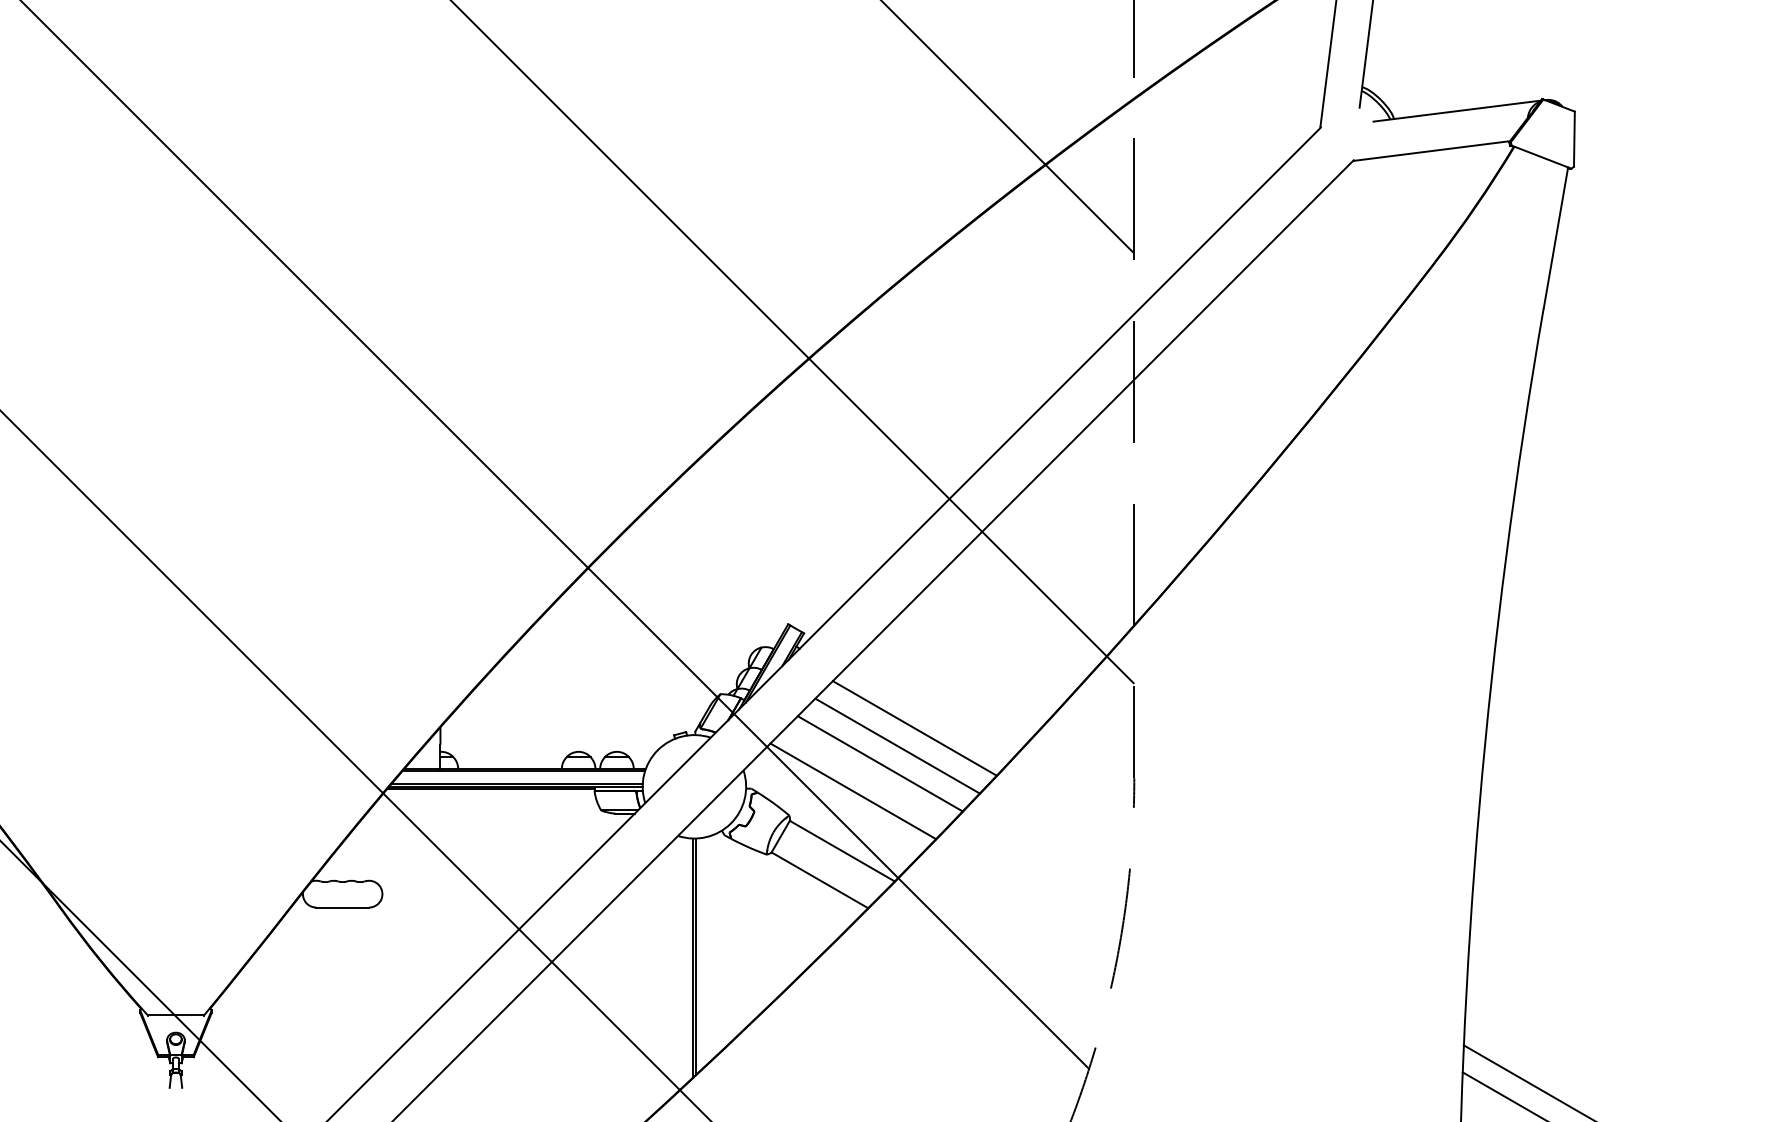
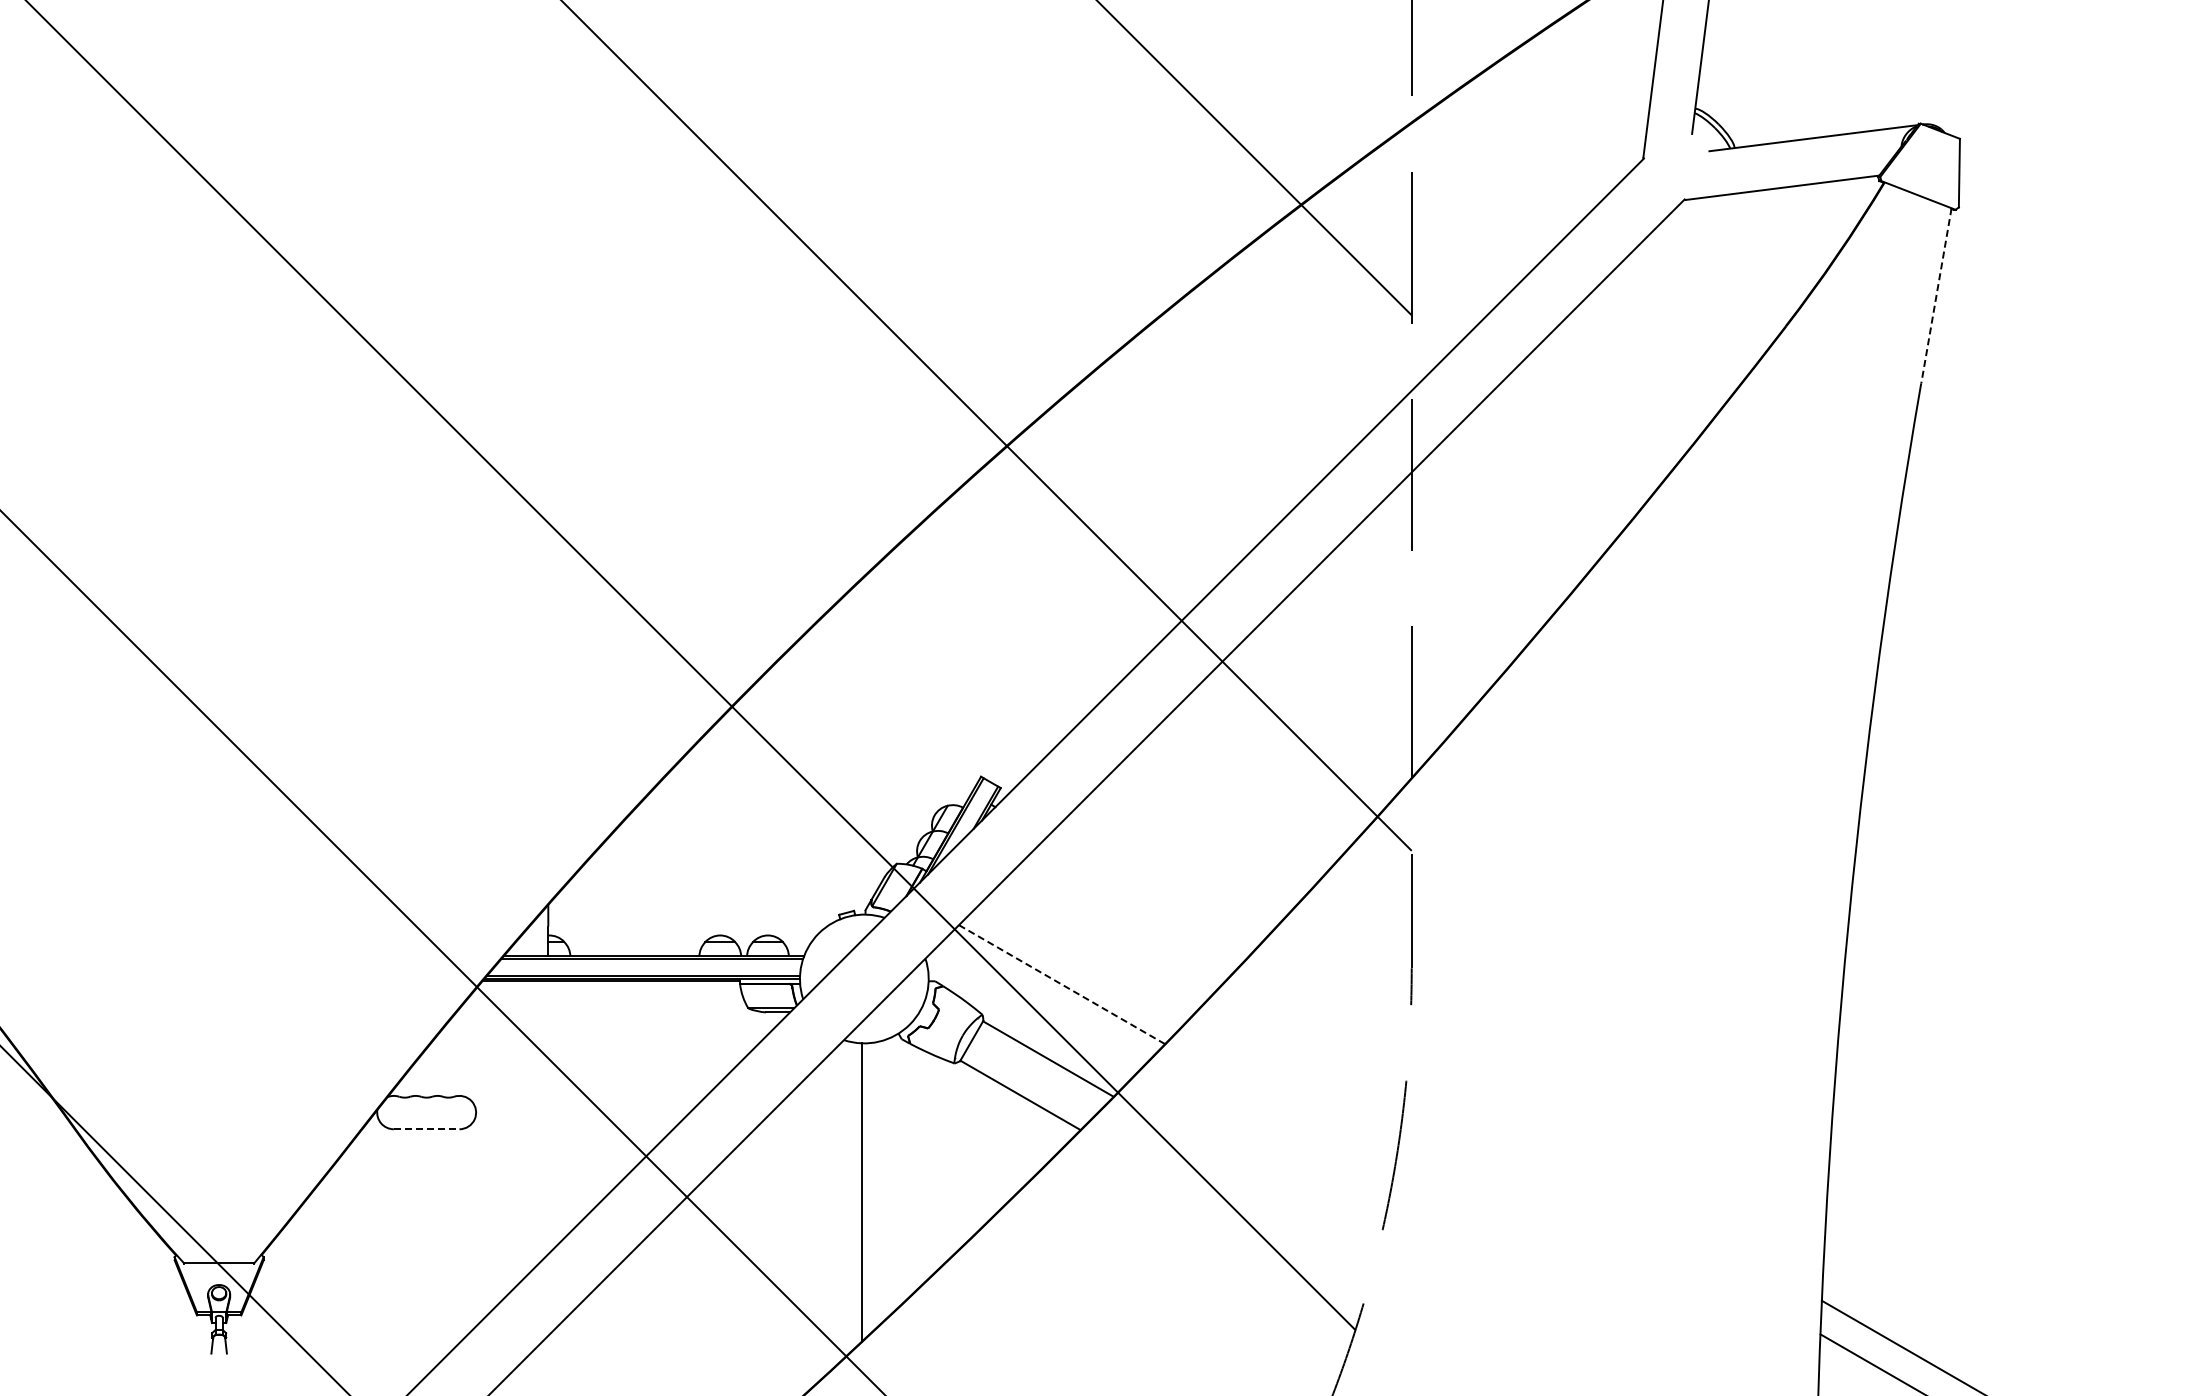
line: (1556, 237) -> (1936, 295), solid -> dashed
line: (914, 728) -> (1138, 906), removed
line: (897, 746) -> (1116, 928), removed
line: (880, 763) -> (1095, 950), removed
line: (852, 791) -> (1061, 984), solid -> dashed
line: (342, 907) -> (426, 1129), solid -> dashed
line: (696, 956) -> (866, 1190), removed

